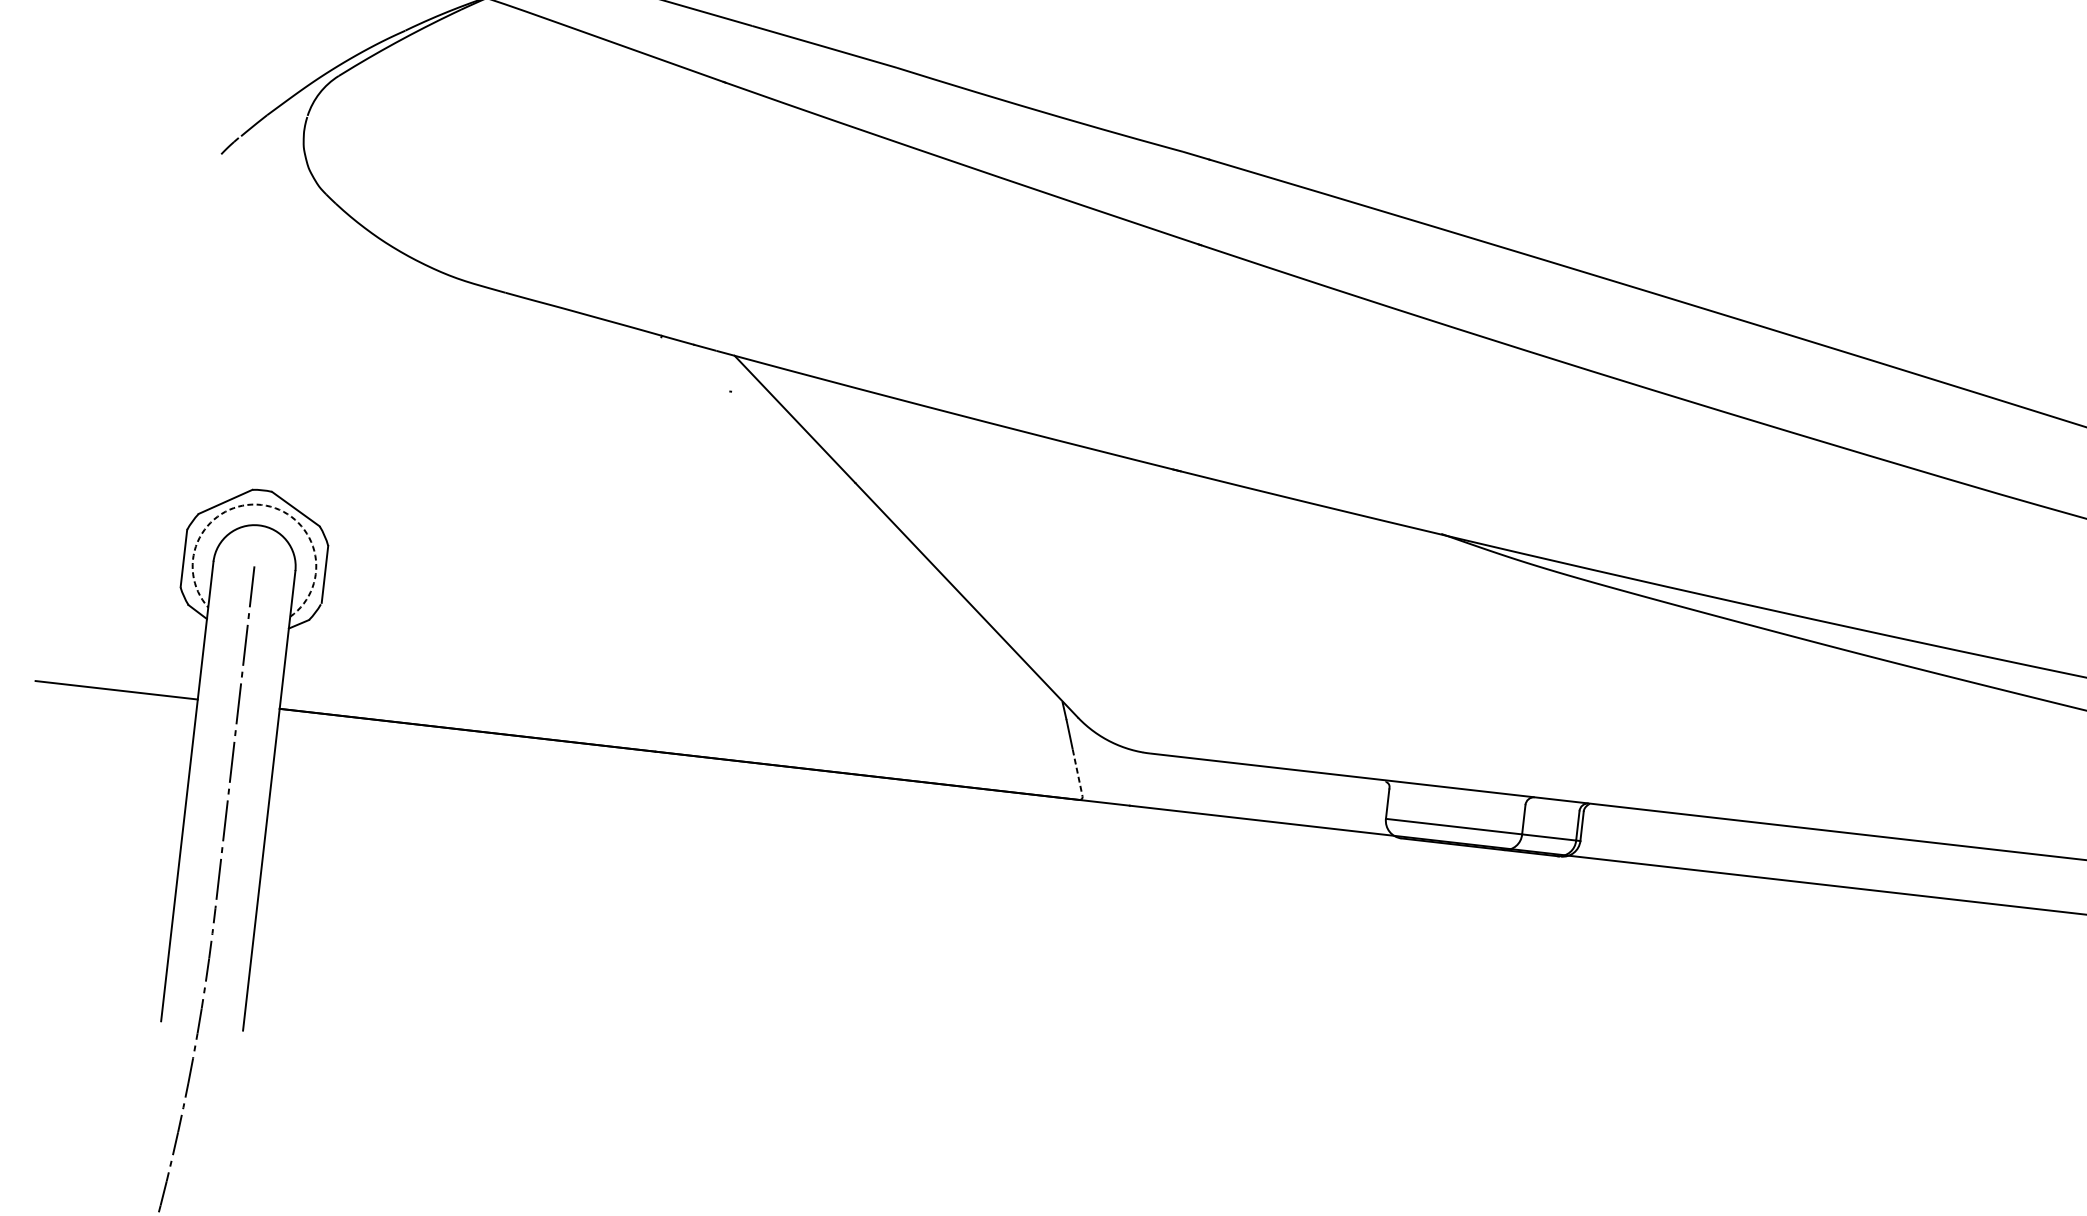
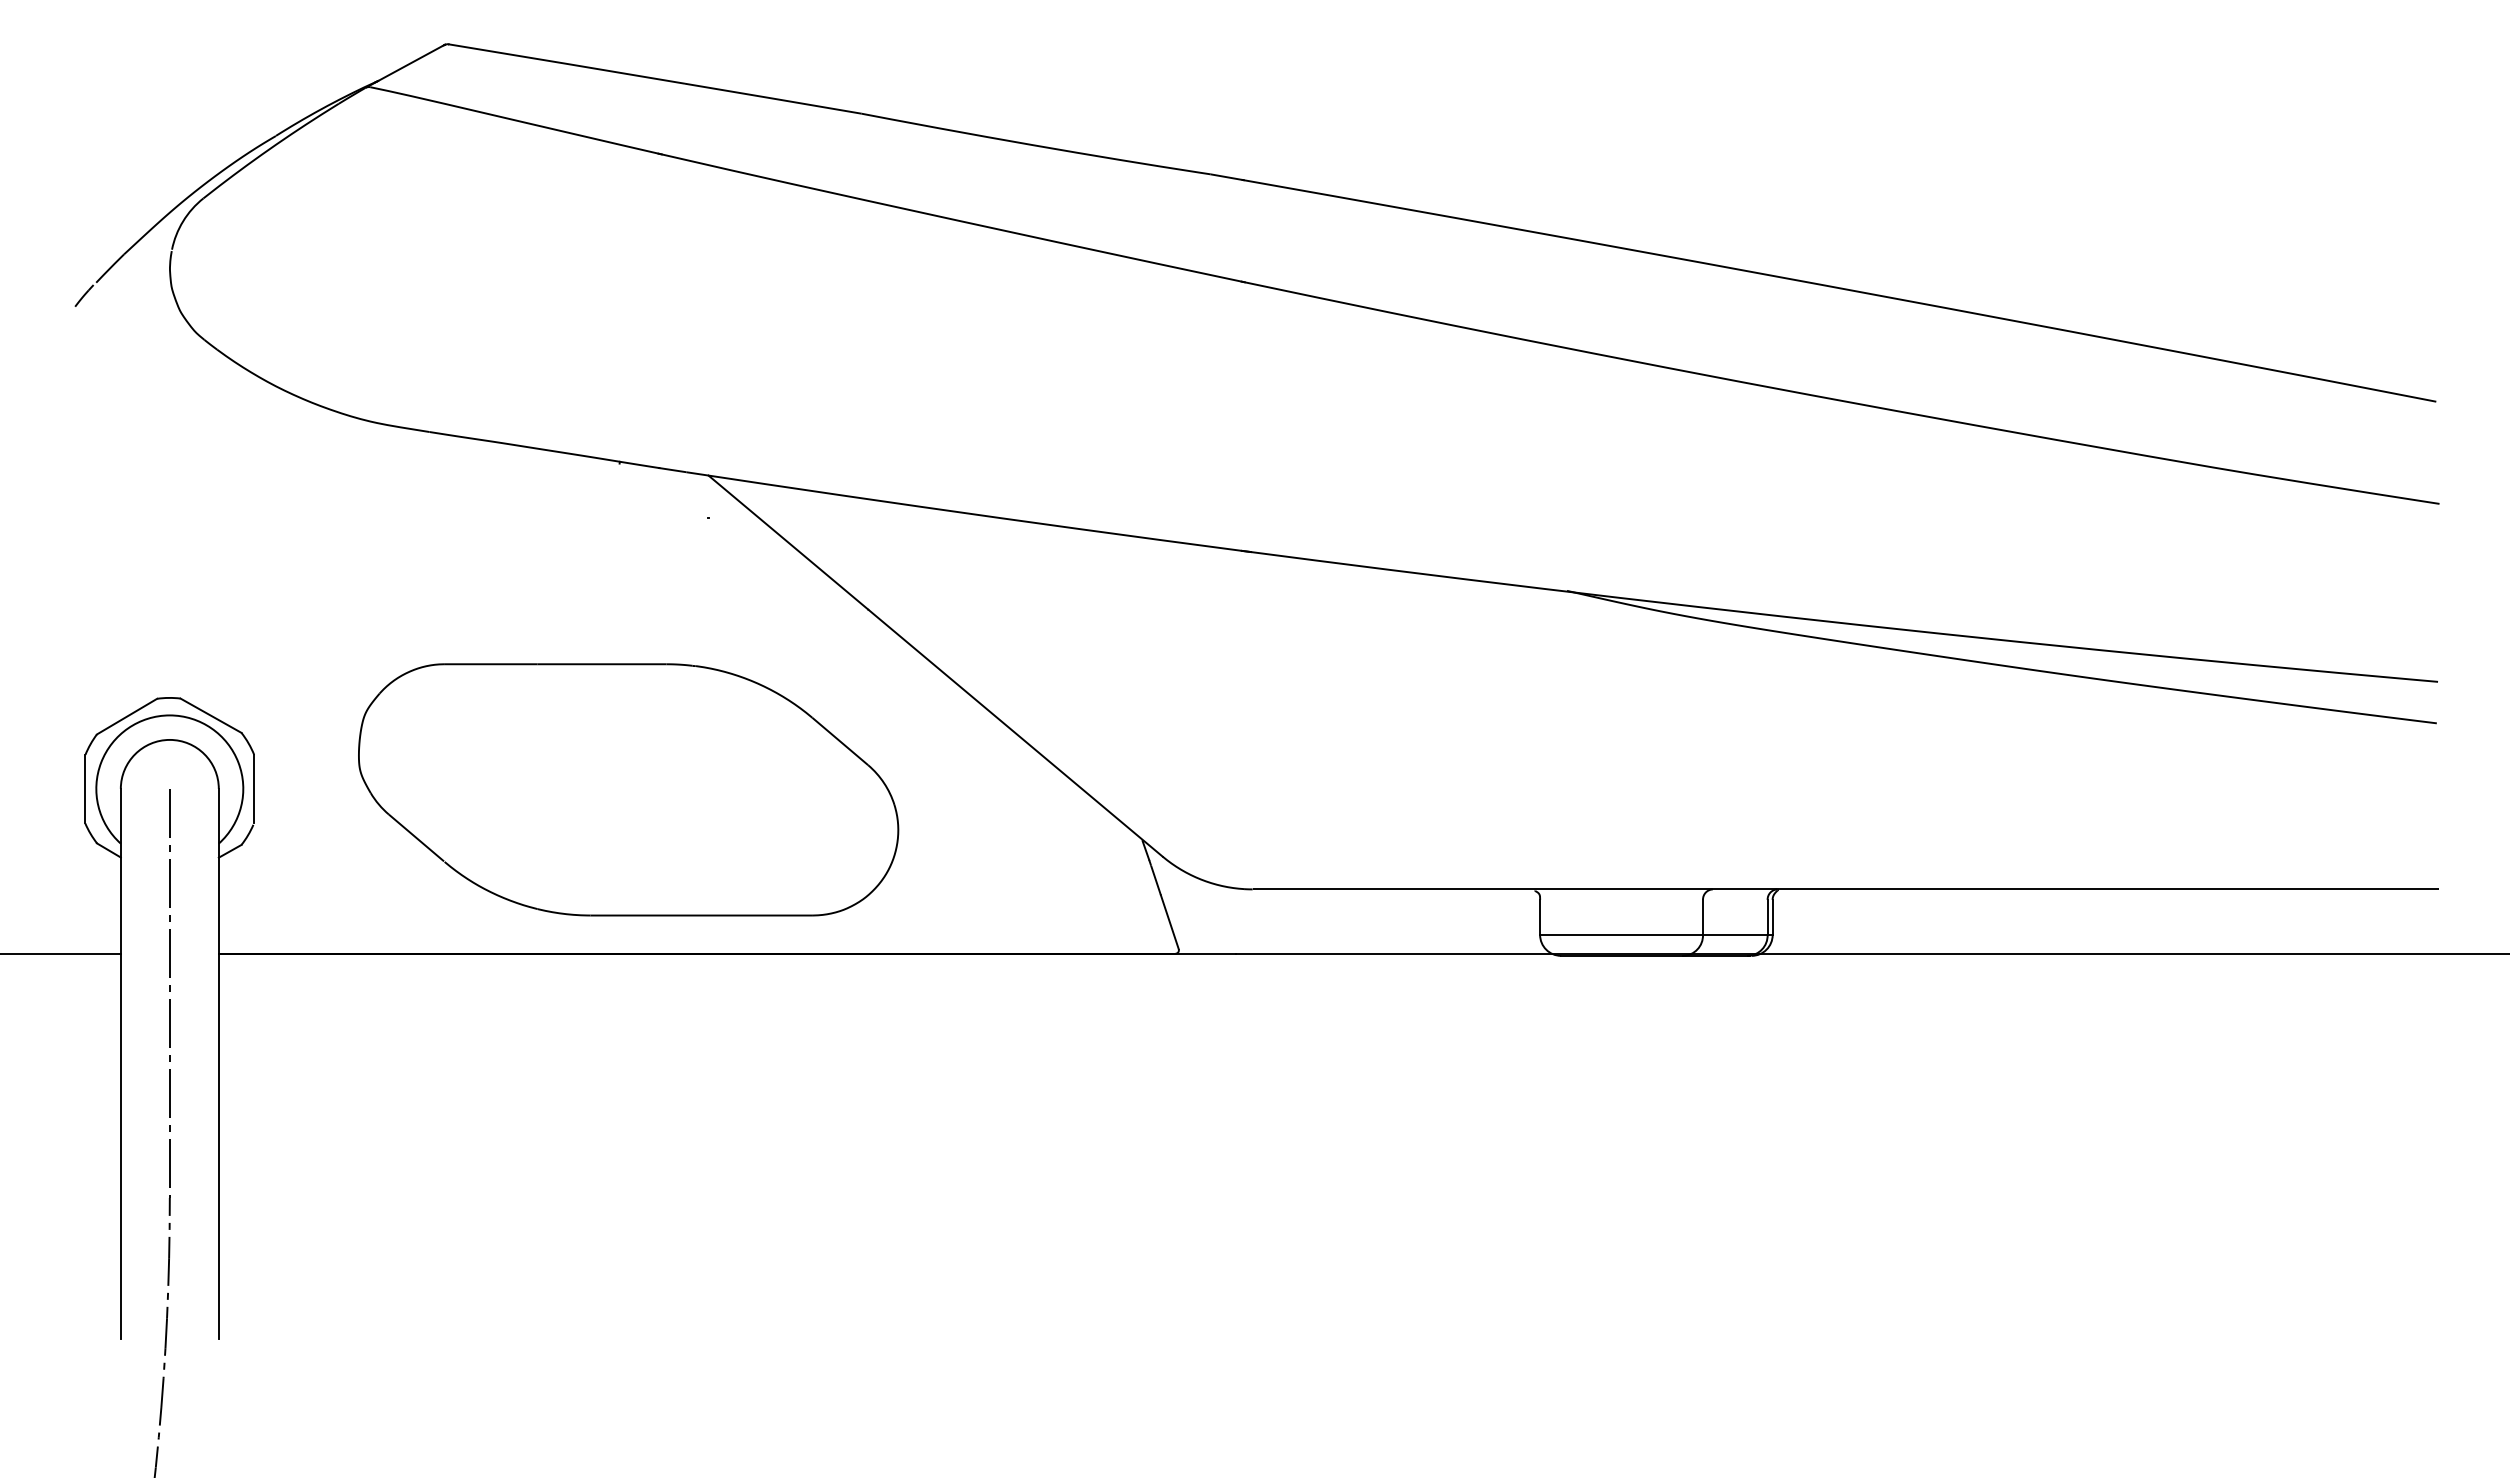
arc: (261, 504) -> (169, 715), dashed -> solid
part: (637, 610) -> (628, 789), added
line: (1077, 773) -> (1169, 922), dashed -> solid

